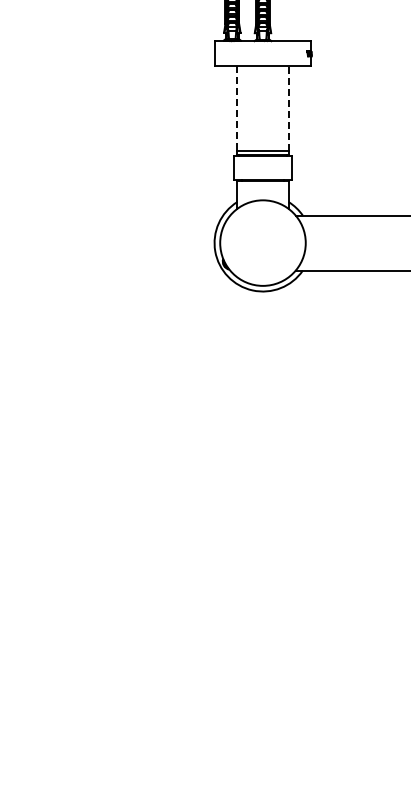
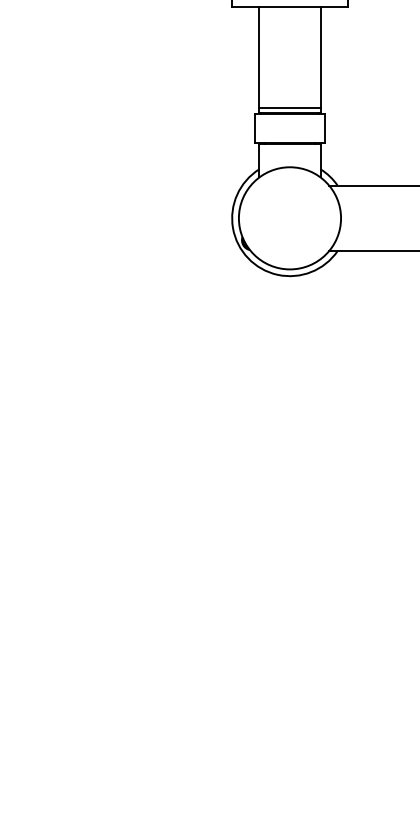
line: (288, 108) -> (320, 57), dashed -> solid
line: (237, 109) -> (259, 58), dashed -> solid

